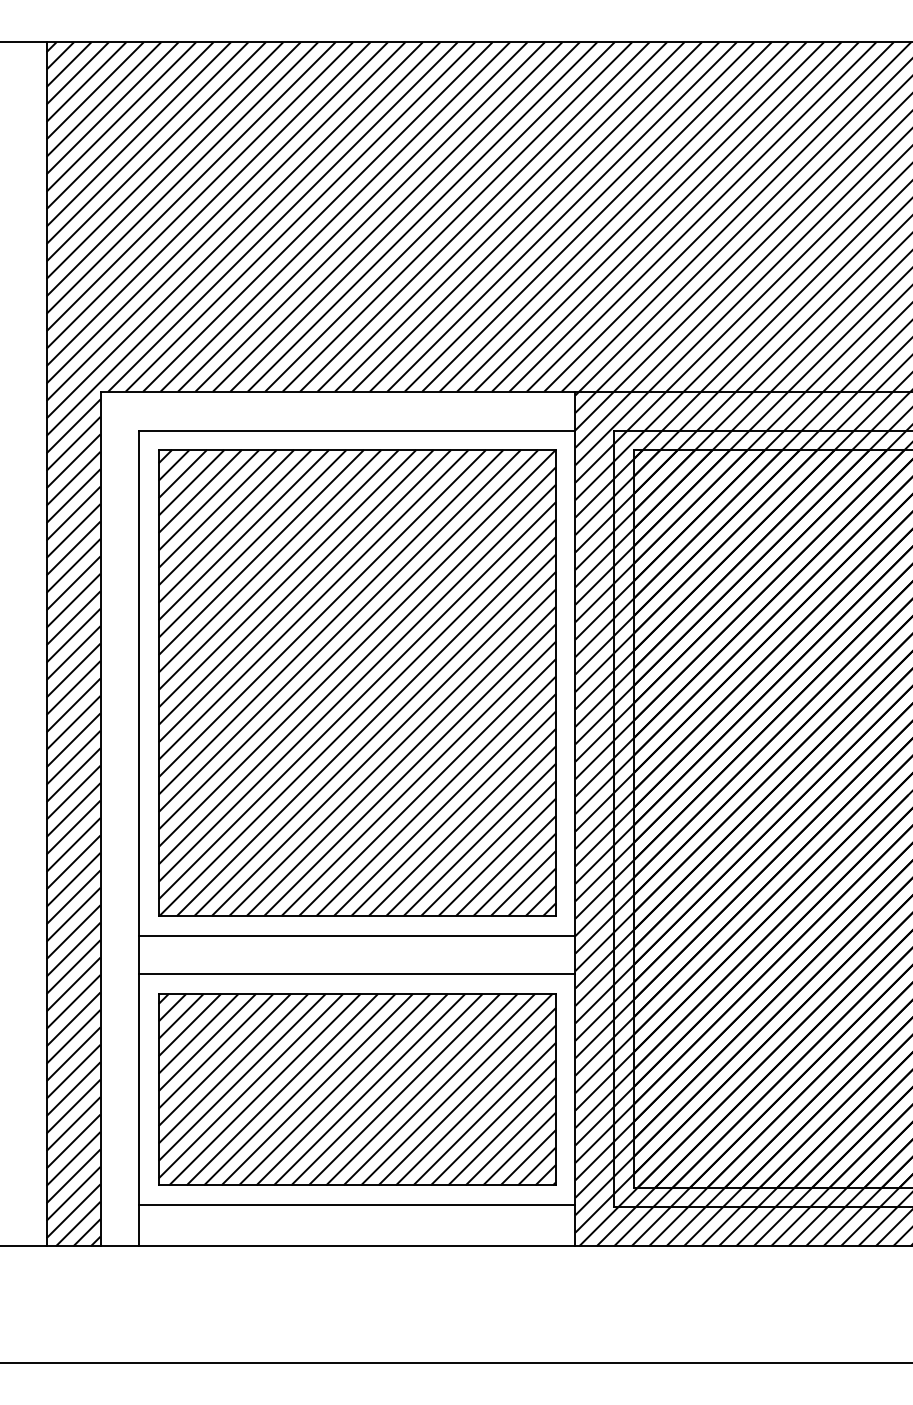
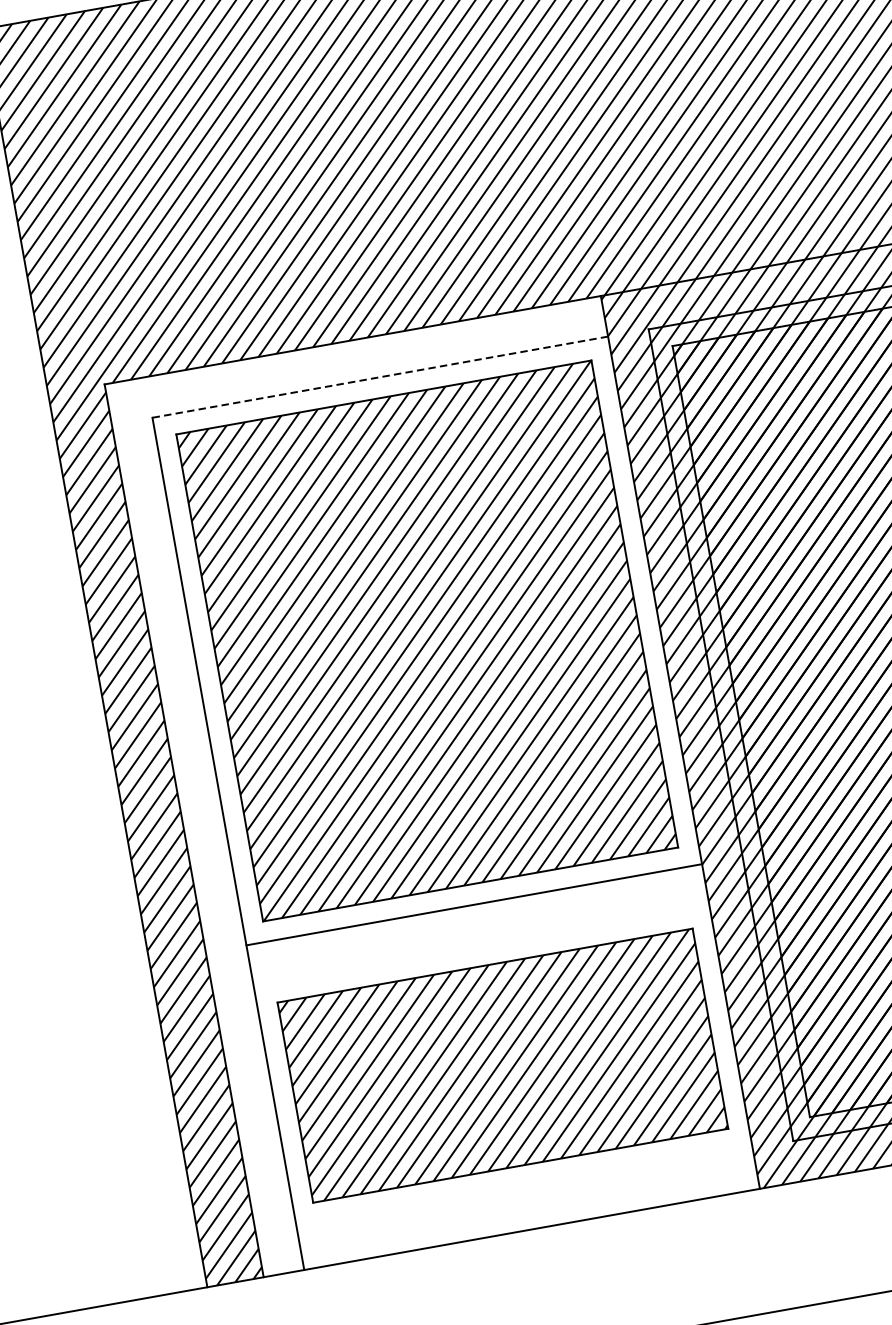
line: (356, 430) -> (379, 377), solid -> dashed
line: (357, 974) -> (481, 945), removed
line: (357, 1204) -> (524, 1185), removed

